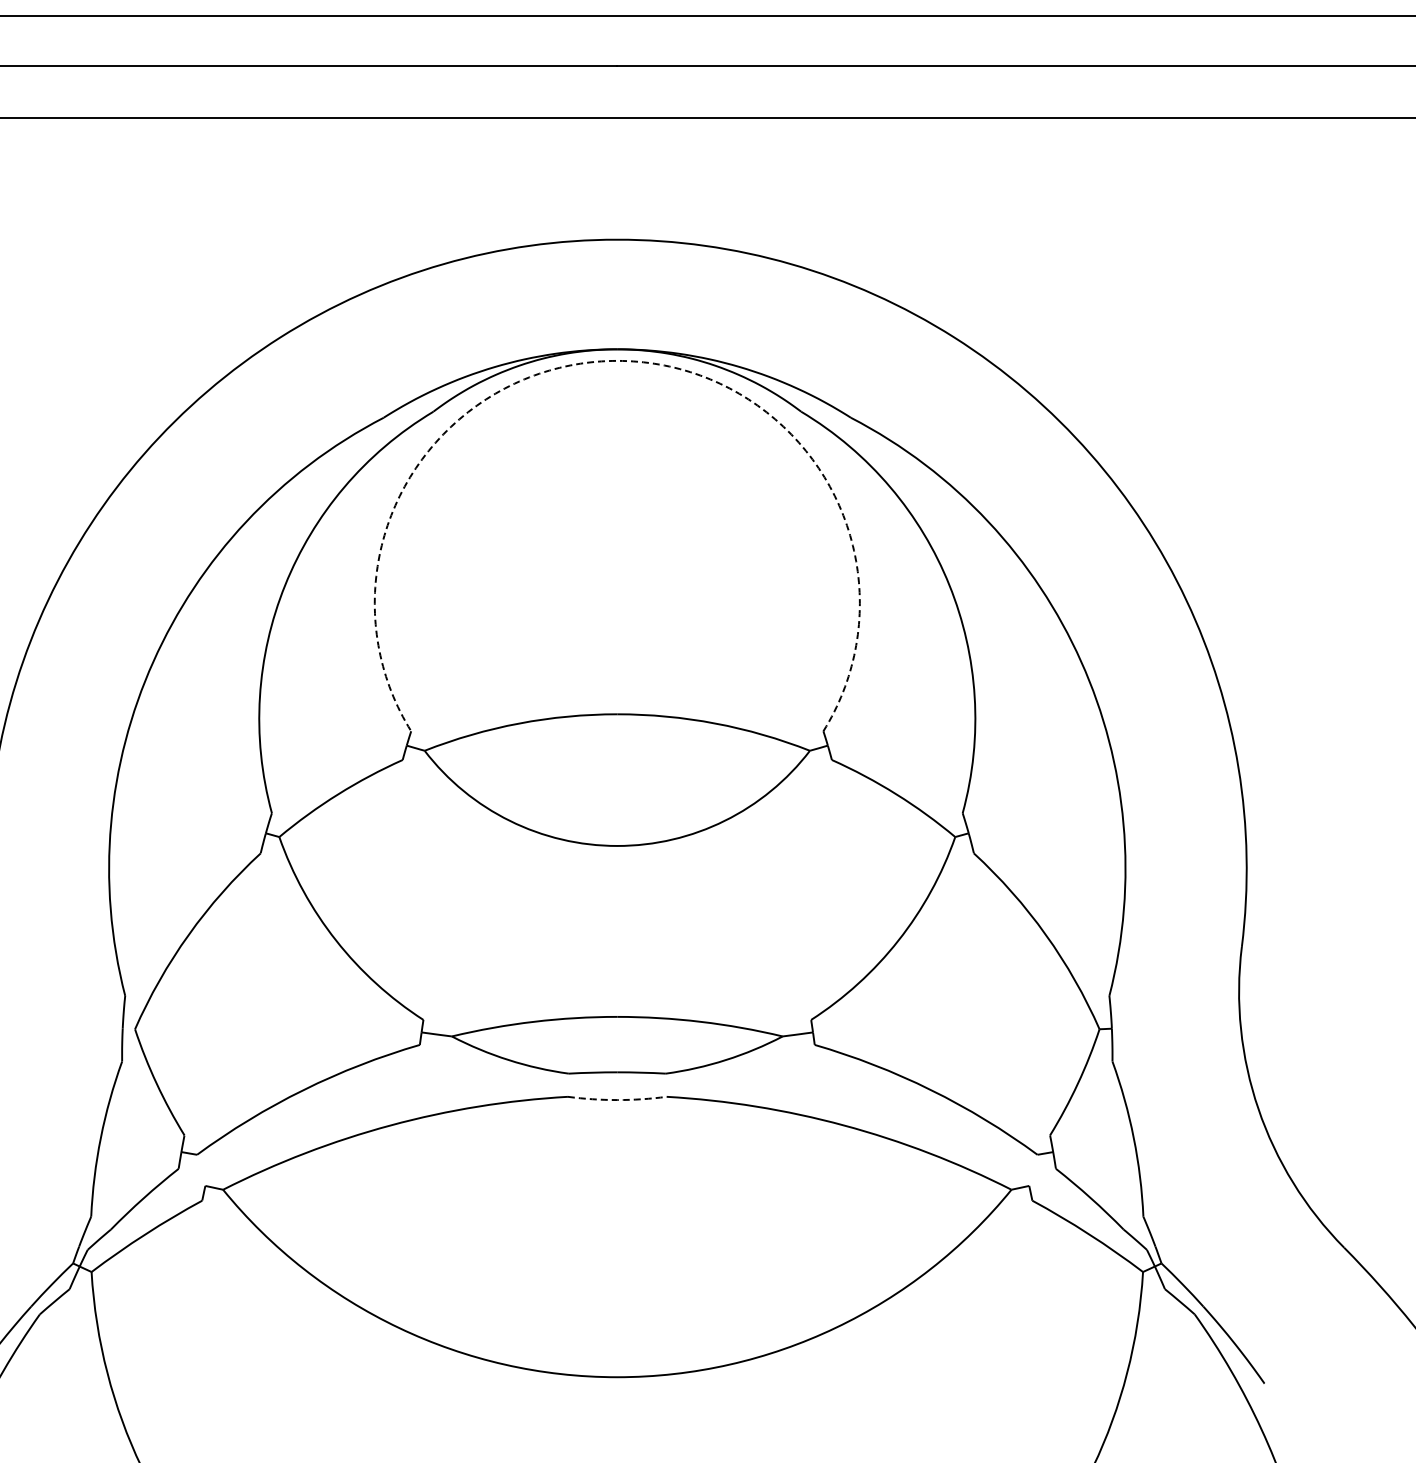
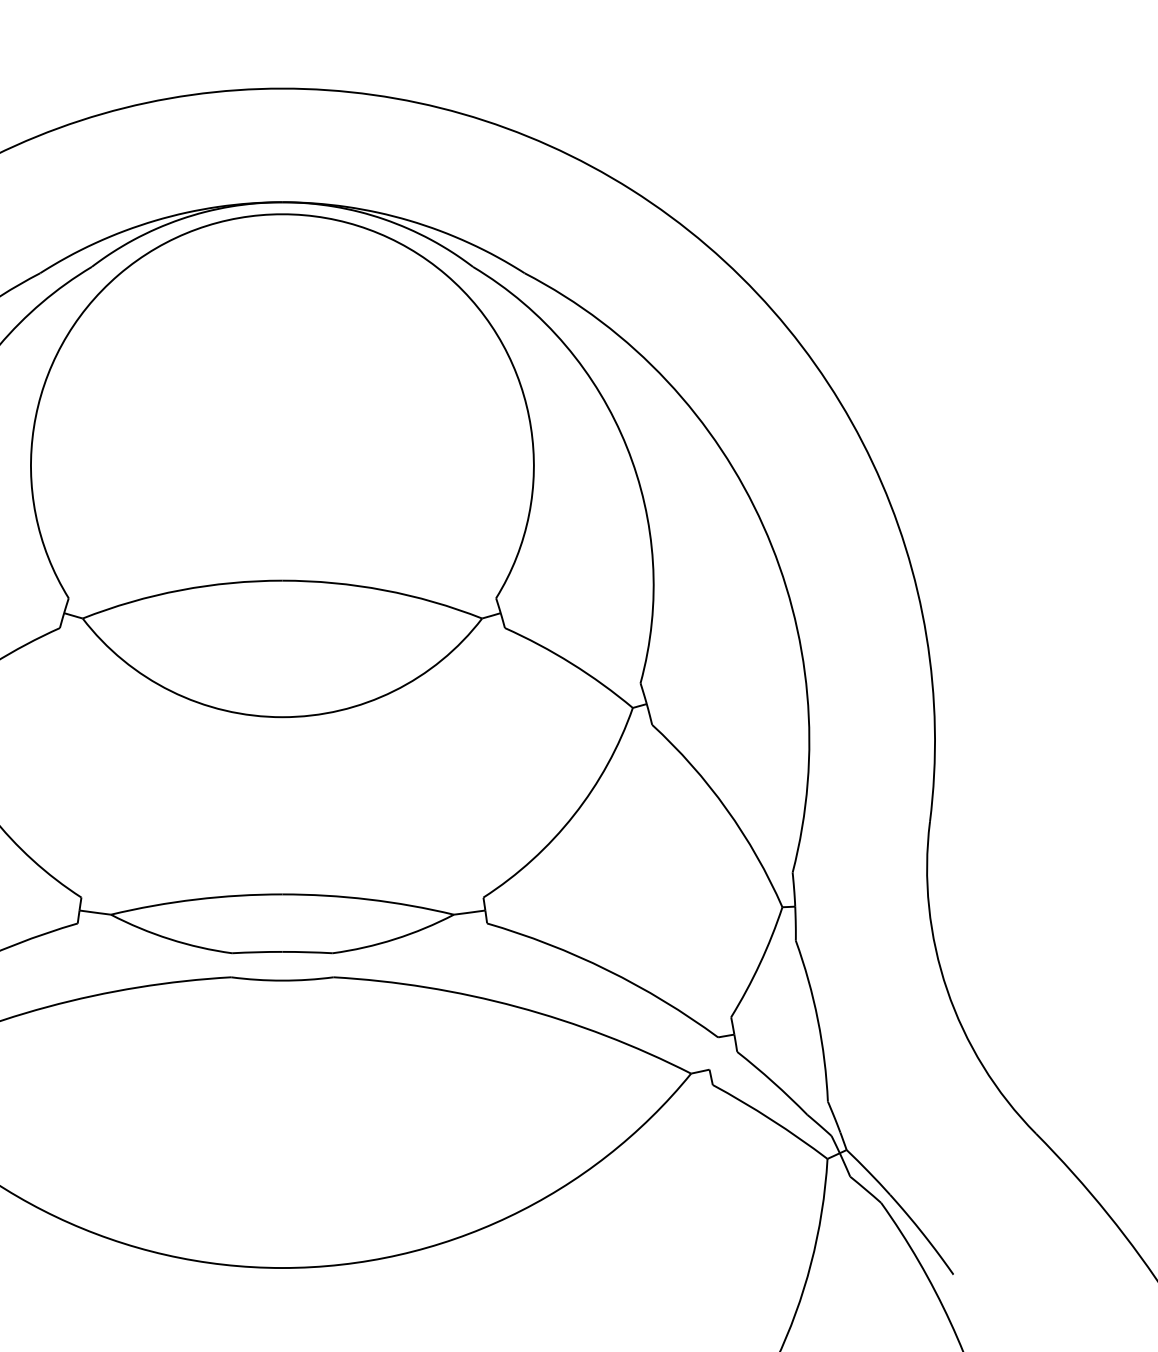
arc: (617, 360) -> (282, 213), dashed -> solid
arc: (617, 1100) -> (282, 981), dashed -> solid

